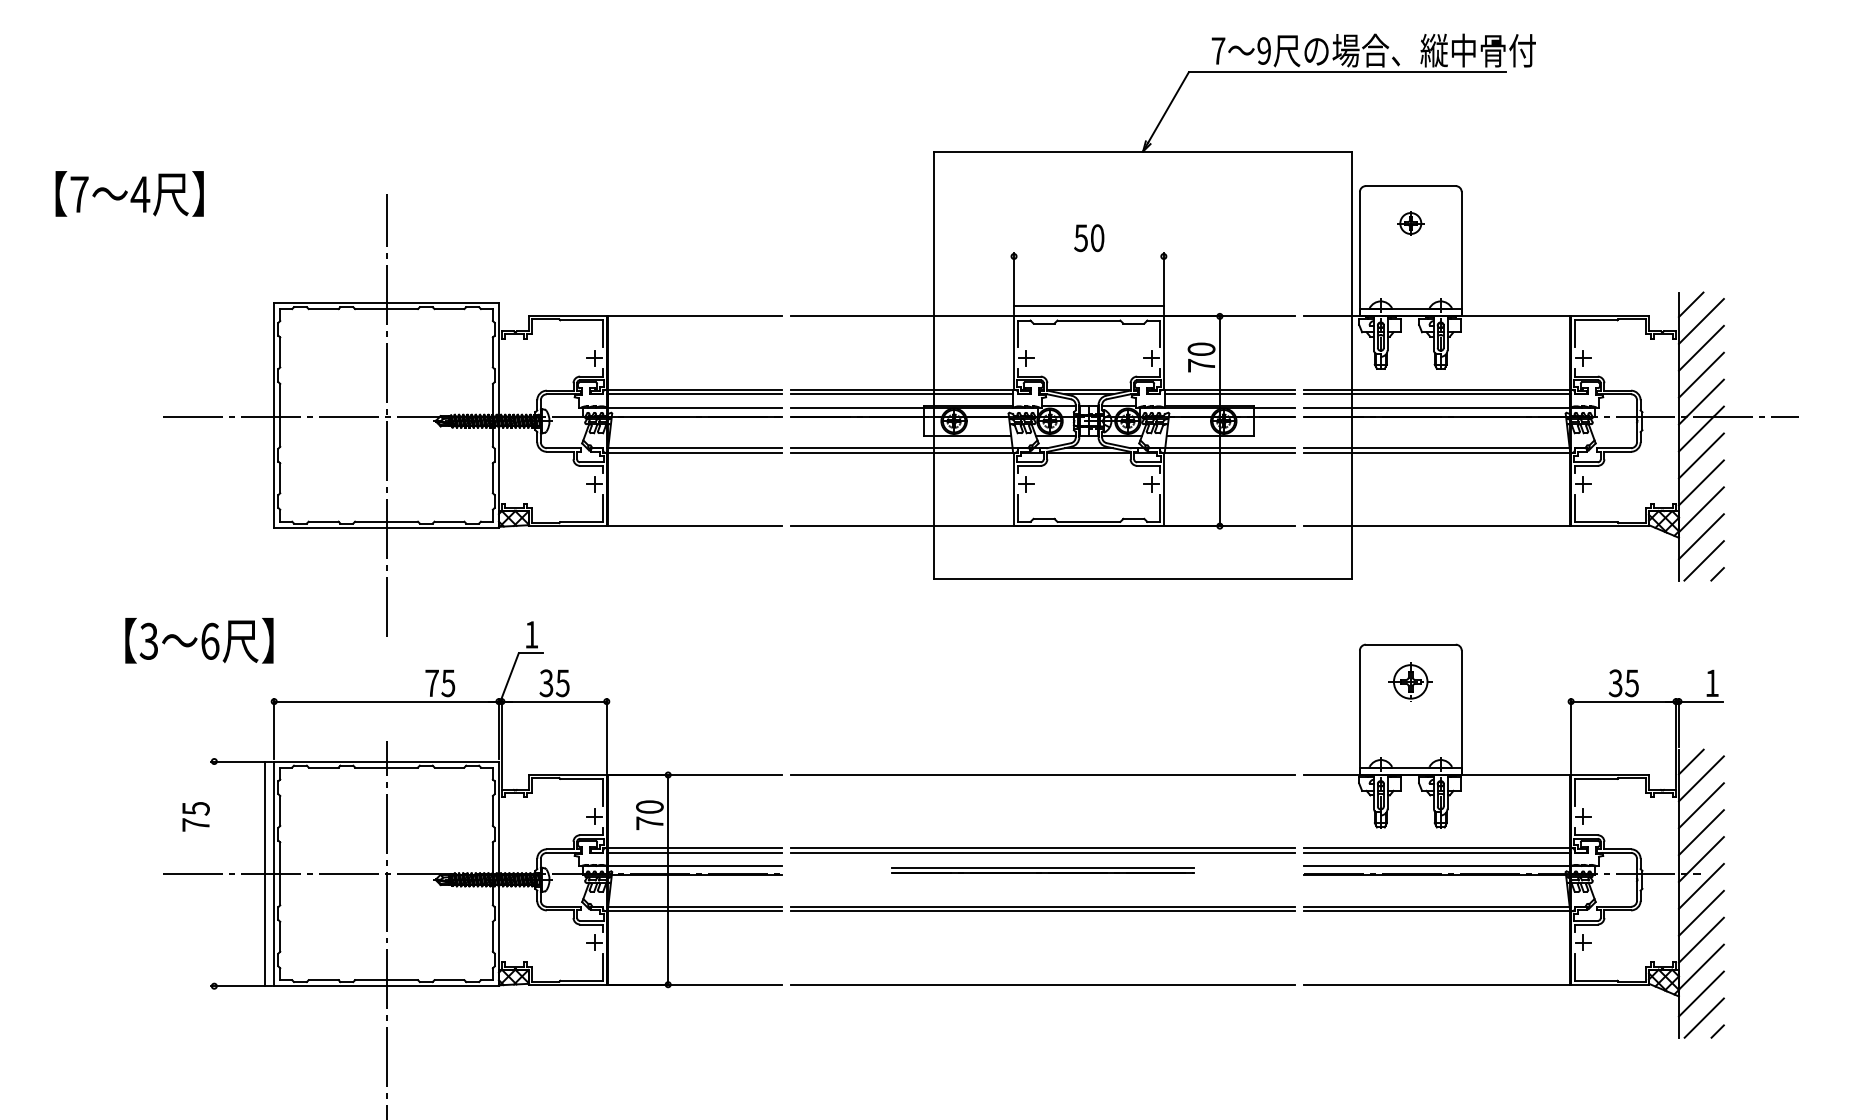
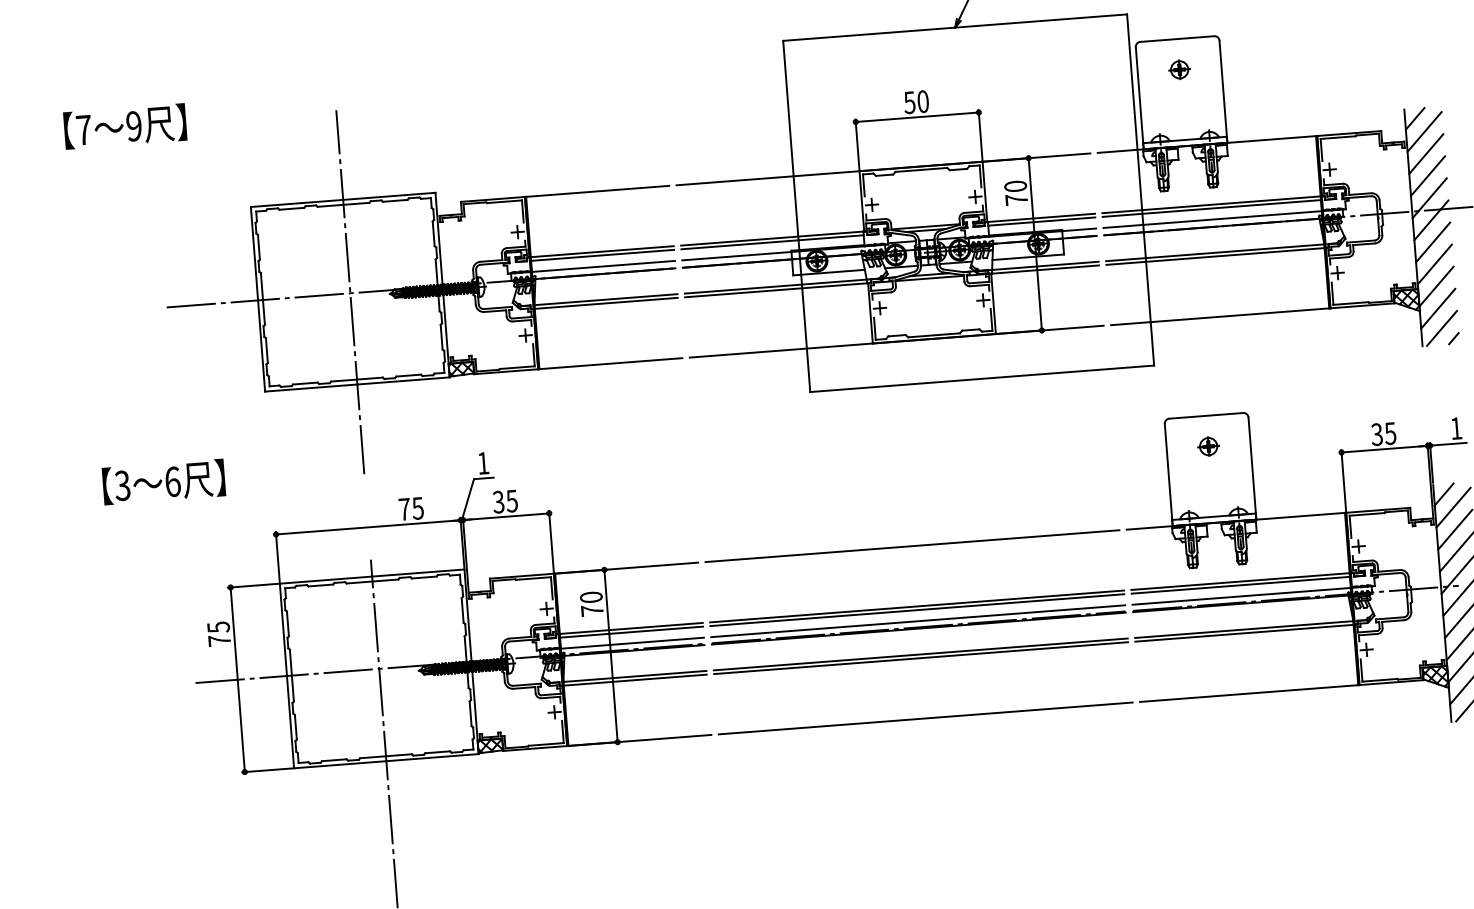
text: (140, 194) -> (134, 126), 4 -> 9
line: (1088, 306) -> (916, 117), moved
text: (199, 640) -> (164, 481), moved
part: (1410, 682) -> (1208, 446), size x0.62
part: (1042, 870) -> (917, 624), size x1.67
line: (265, 873) -> (237, 679), moved

